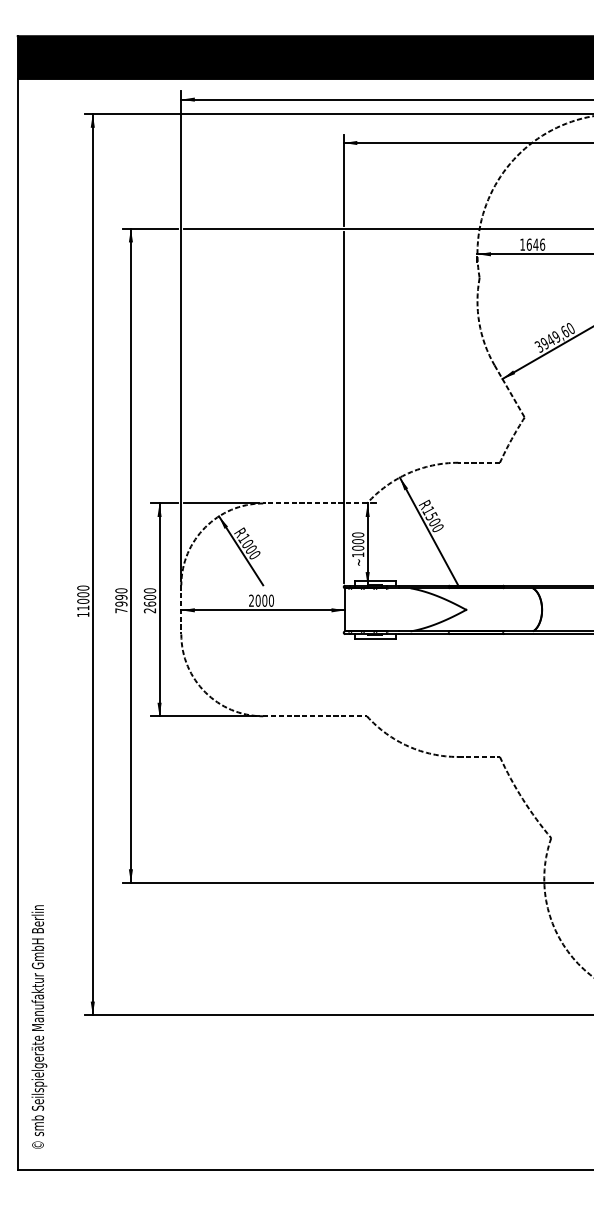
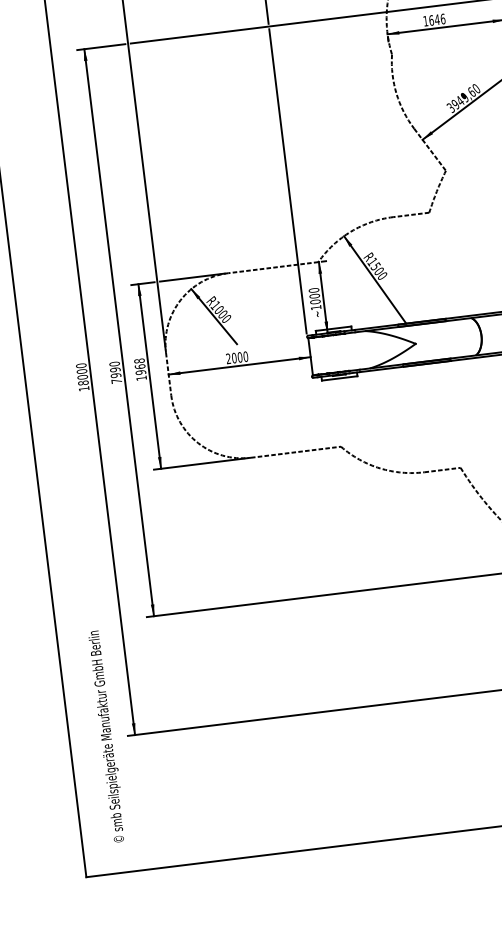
text: (149, 600) -> (140, 369), 2600 -> 1968
text: (83, 607) -> (83, 382), 11000 -> 18000
text: (39, 1026) -> (107, 736), moved

